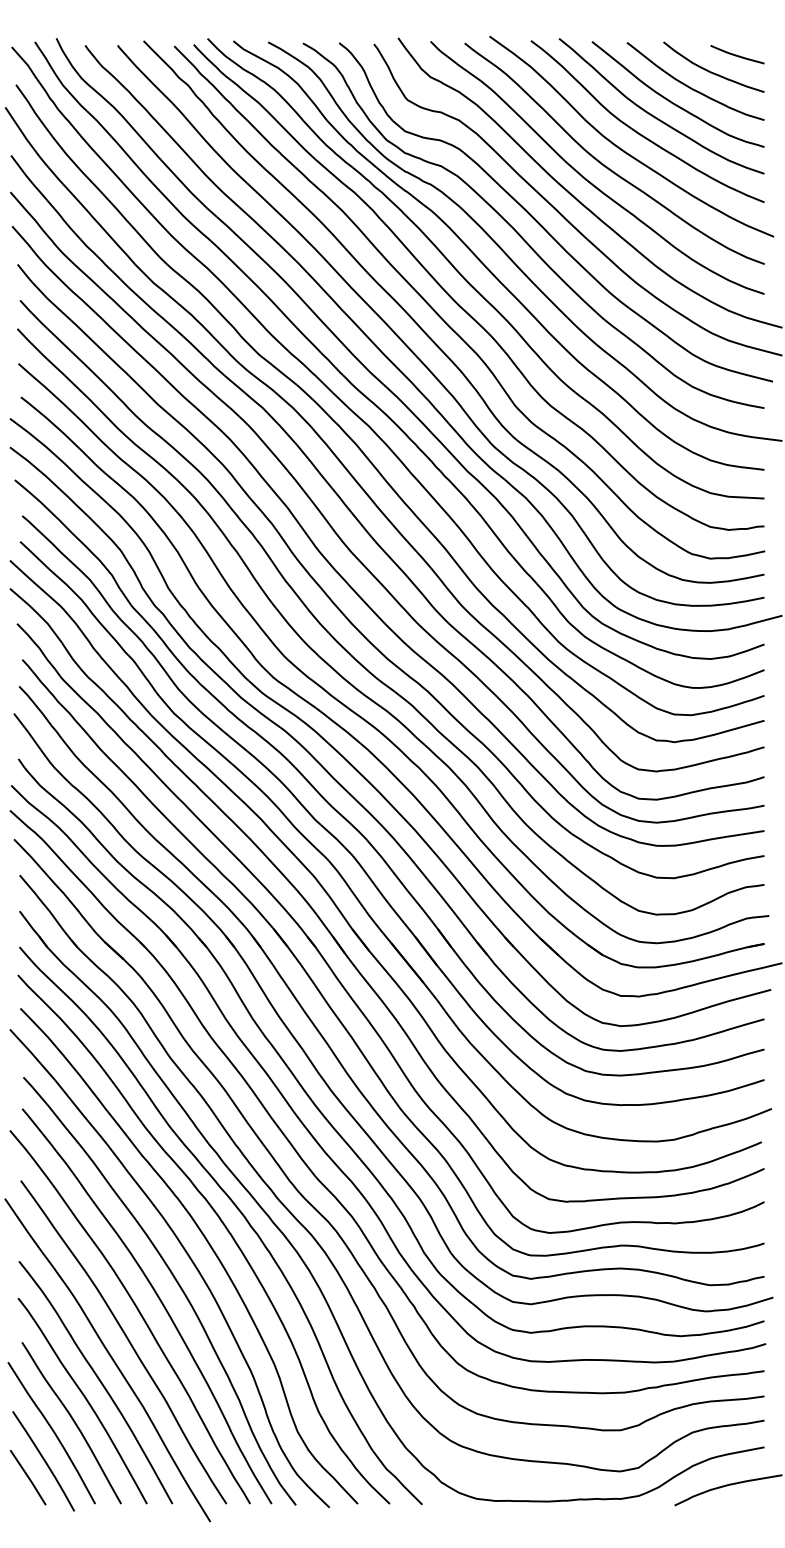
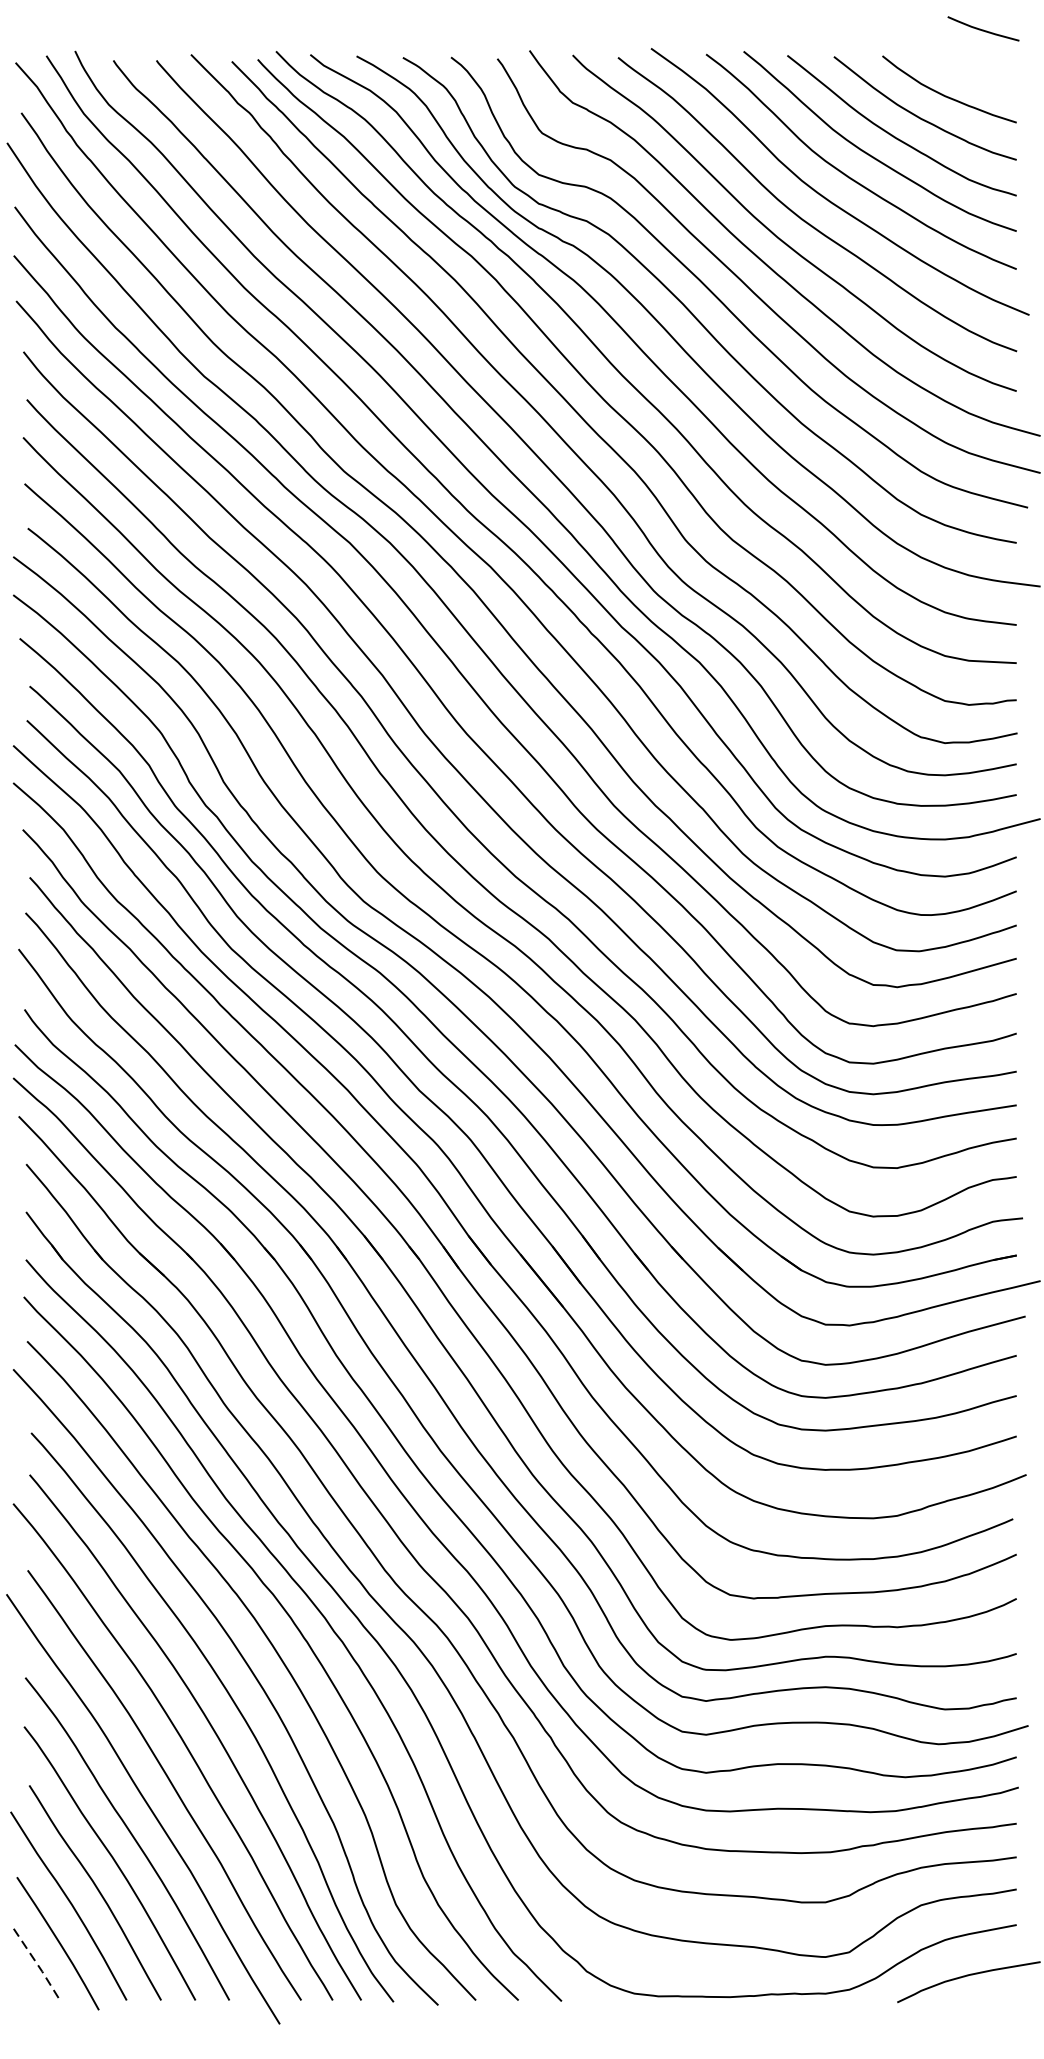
curve: (736, 54) -> (982, 28), moved
line: (29, 1478) -> (39, 1966), solid -> dashed

